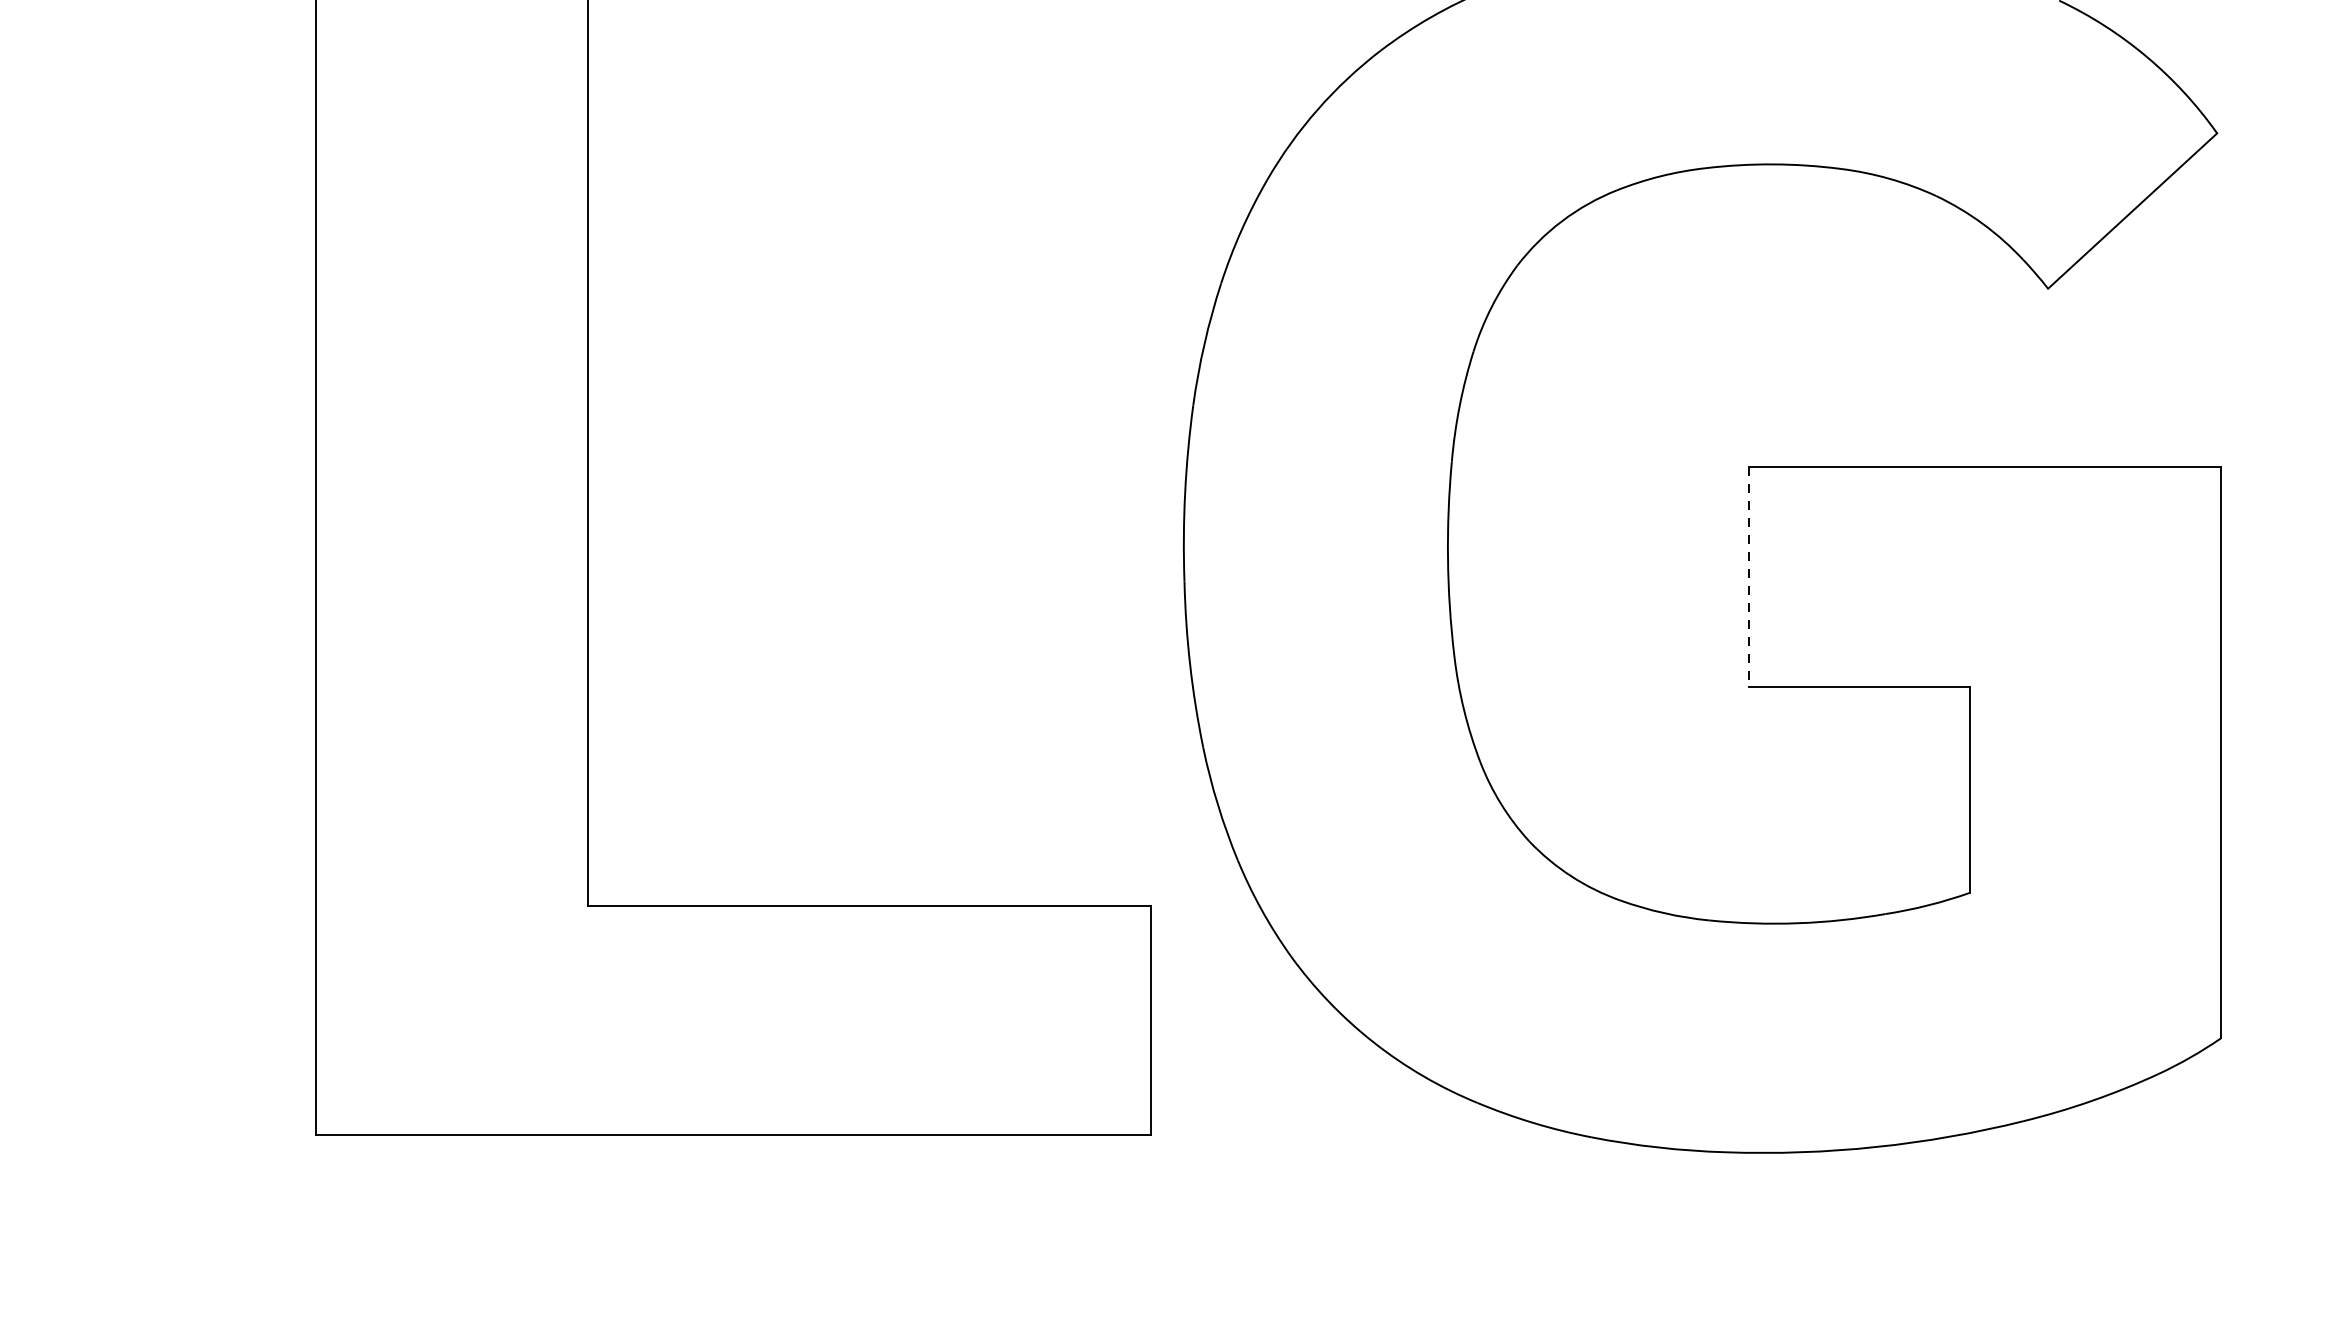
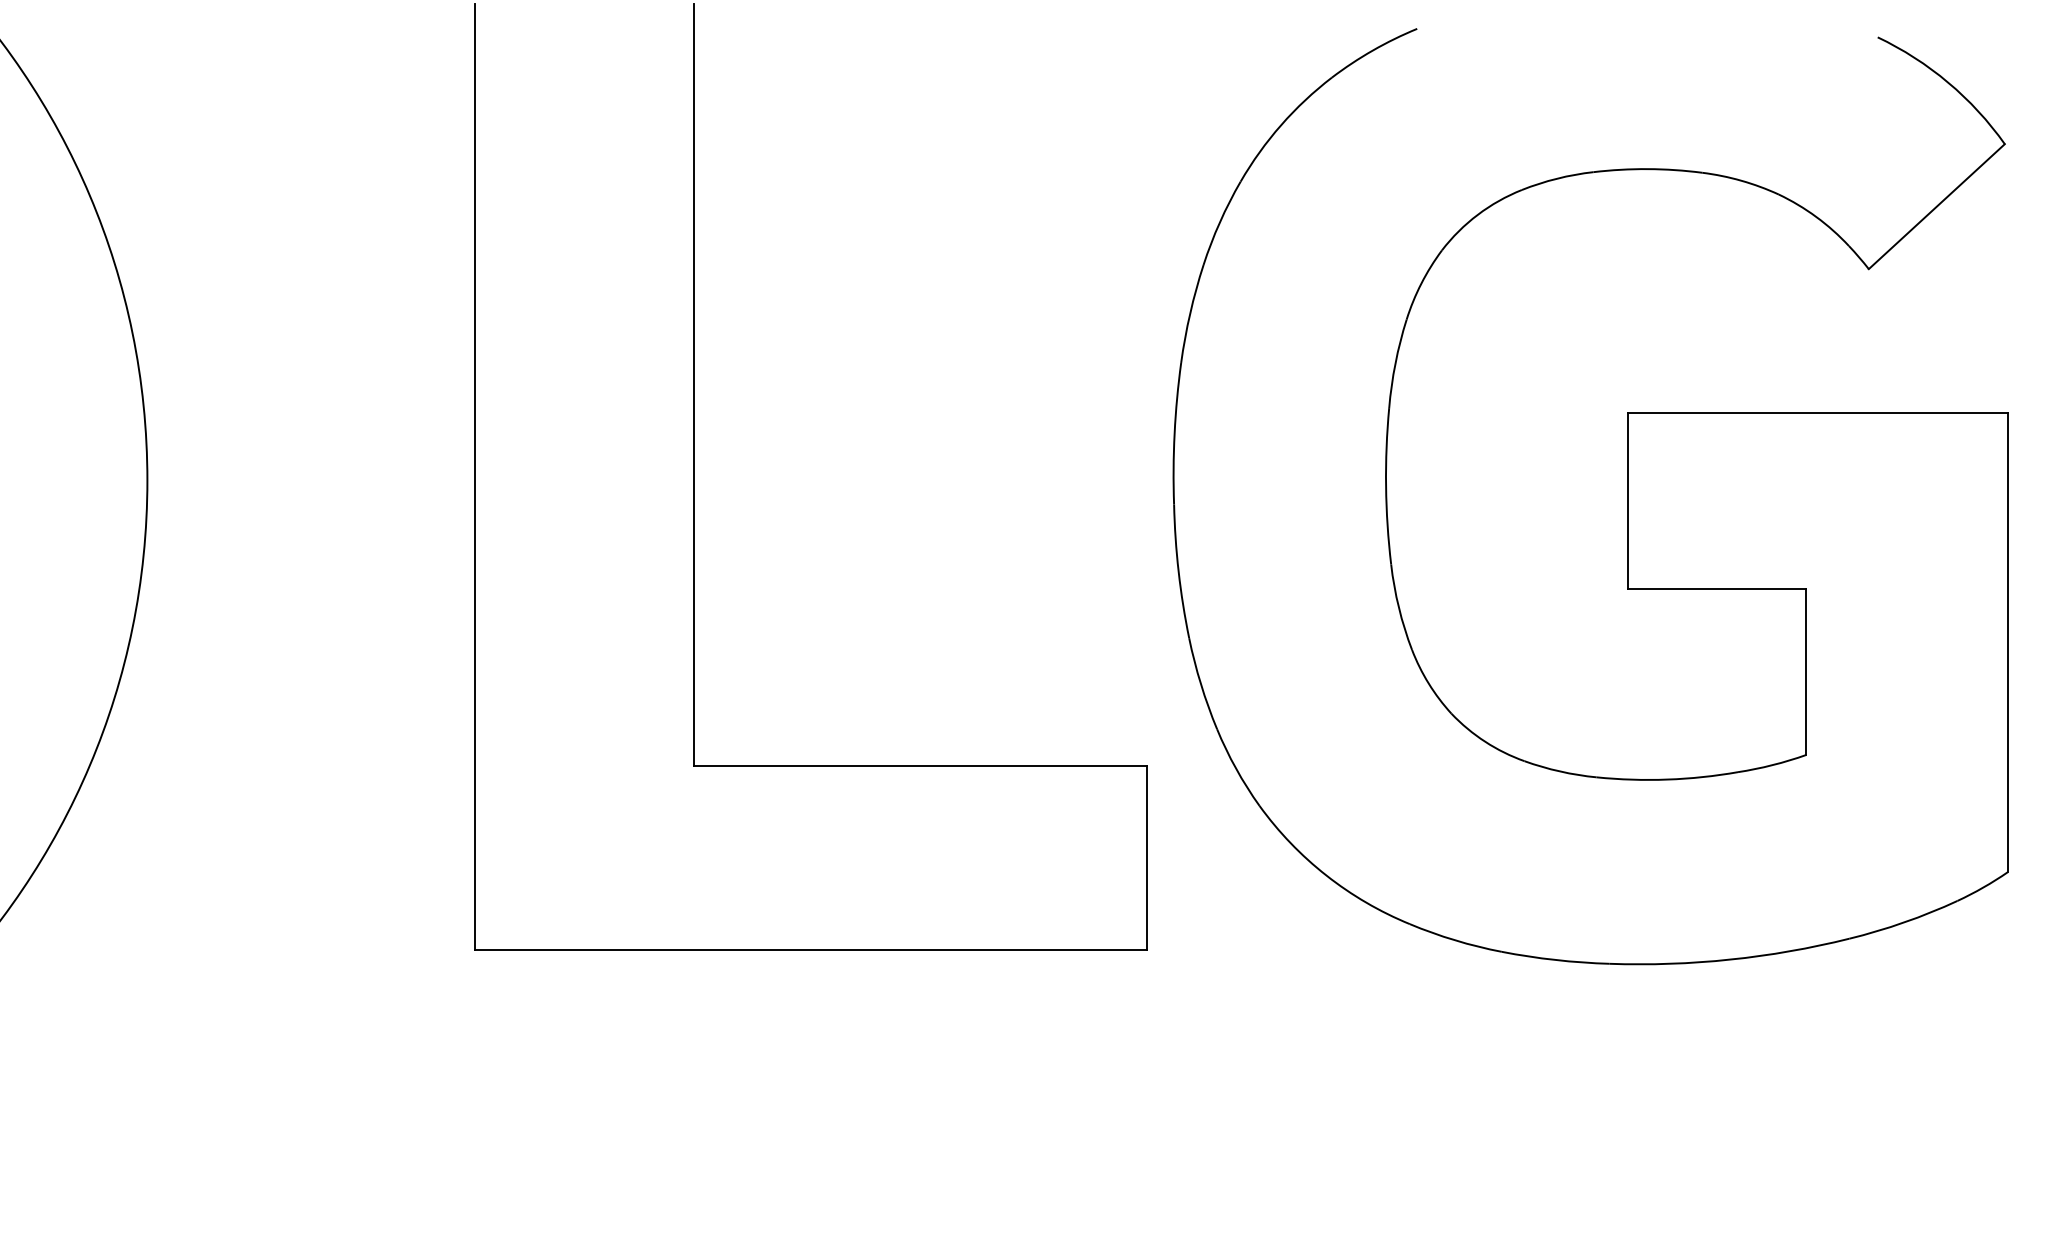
line: (1749, 577) -> (1628, 501), dashed -> solid

